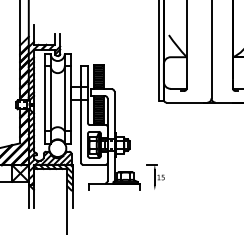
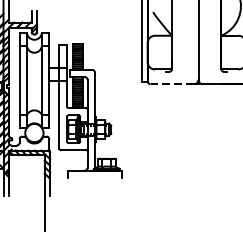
line: (187, 102) -> (172, 84), solid -> dashed
hatch: (54, 157) -> (30, 142), removed
part: (155, 176) -> (138, 163), removed

